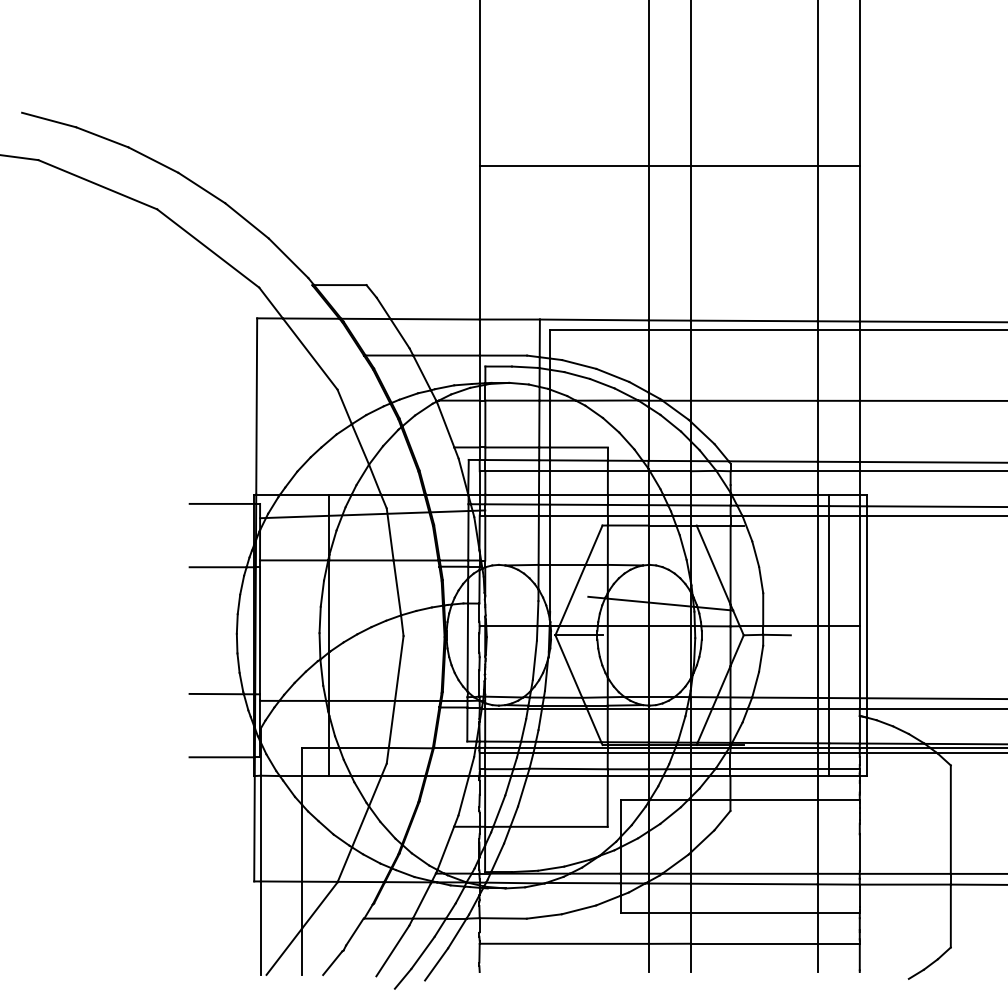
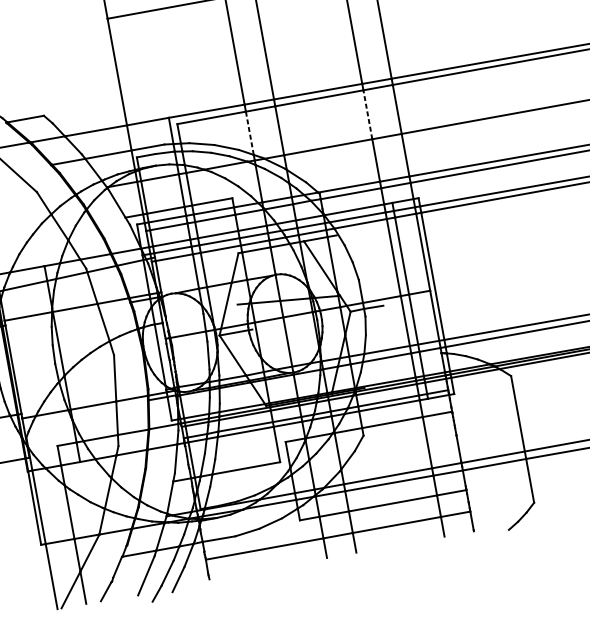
line: (648, 361) -> (249, 133), solid -> dashed
line: (817, 365) -> (367, 114), solid -> dashed

